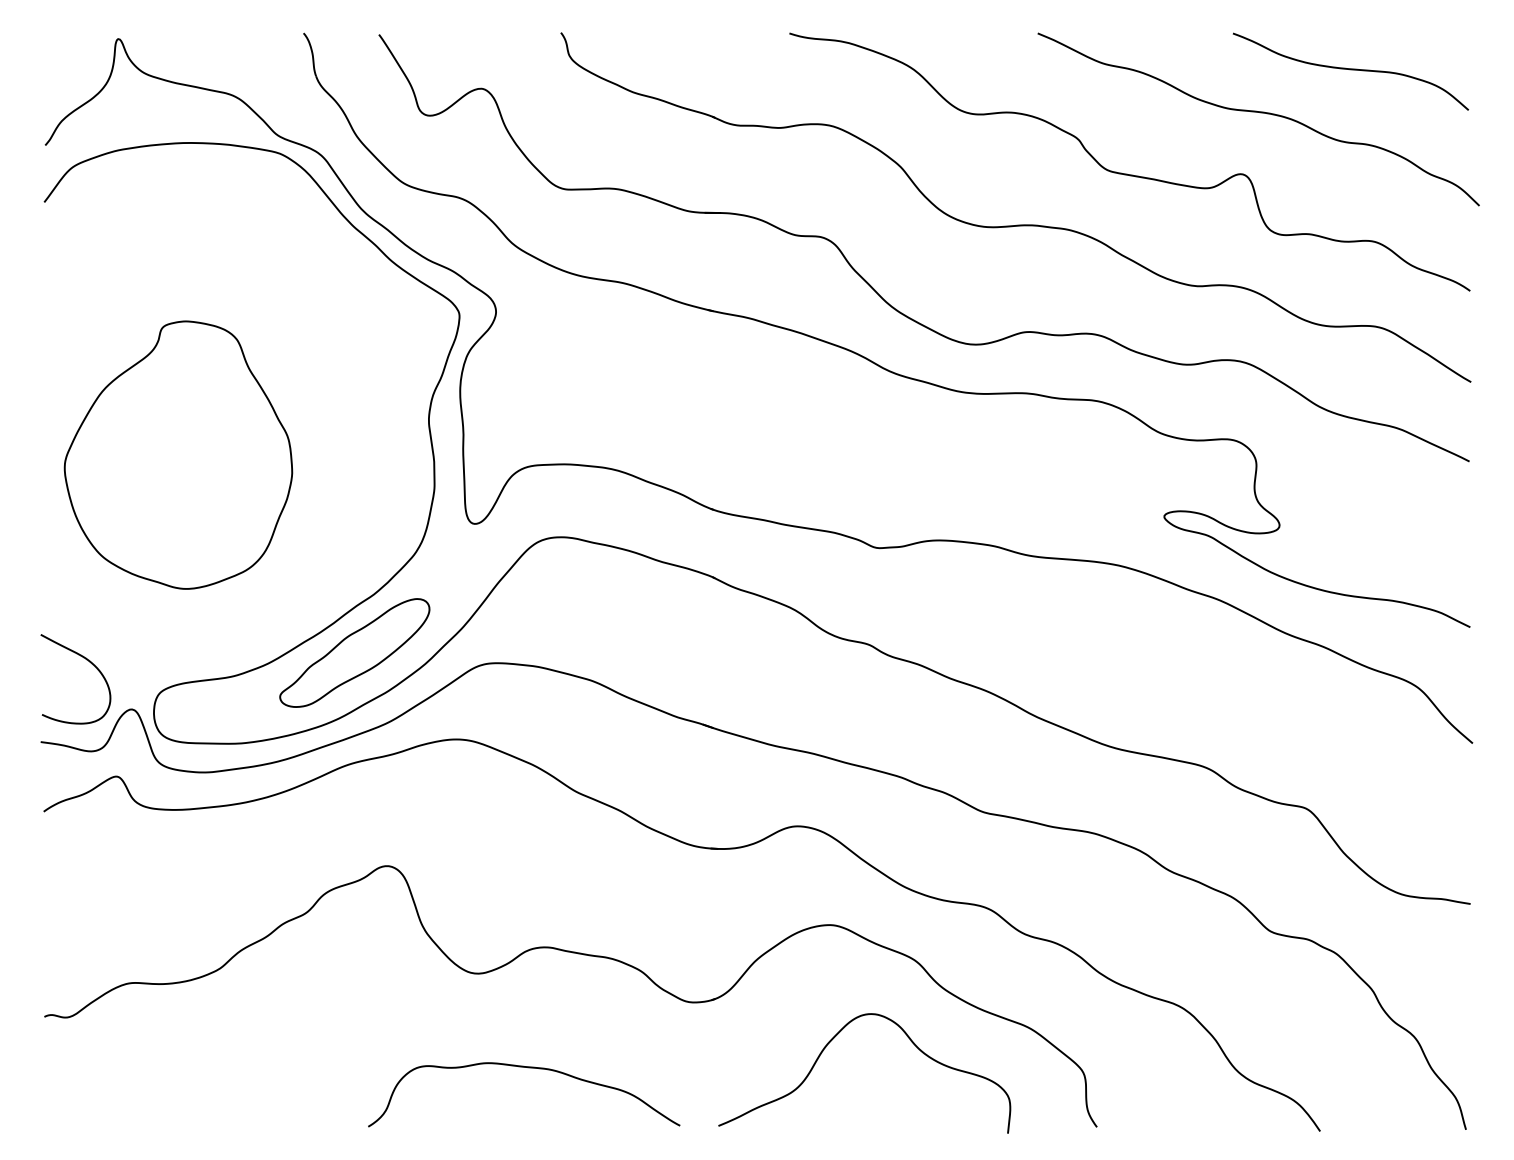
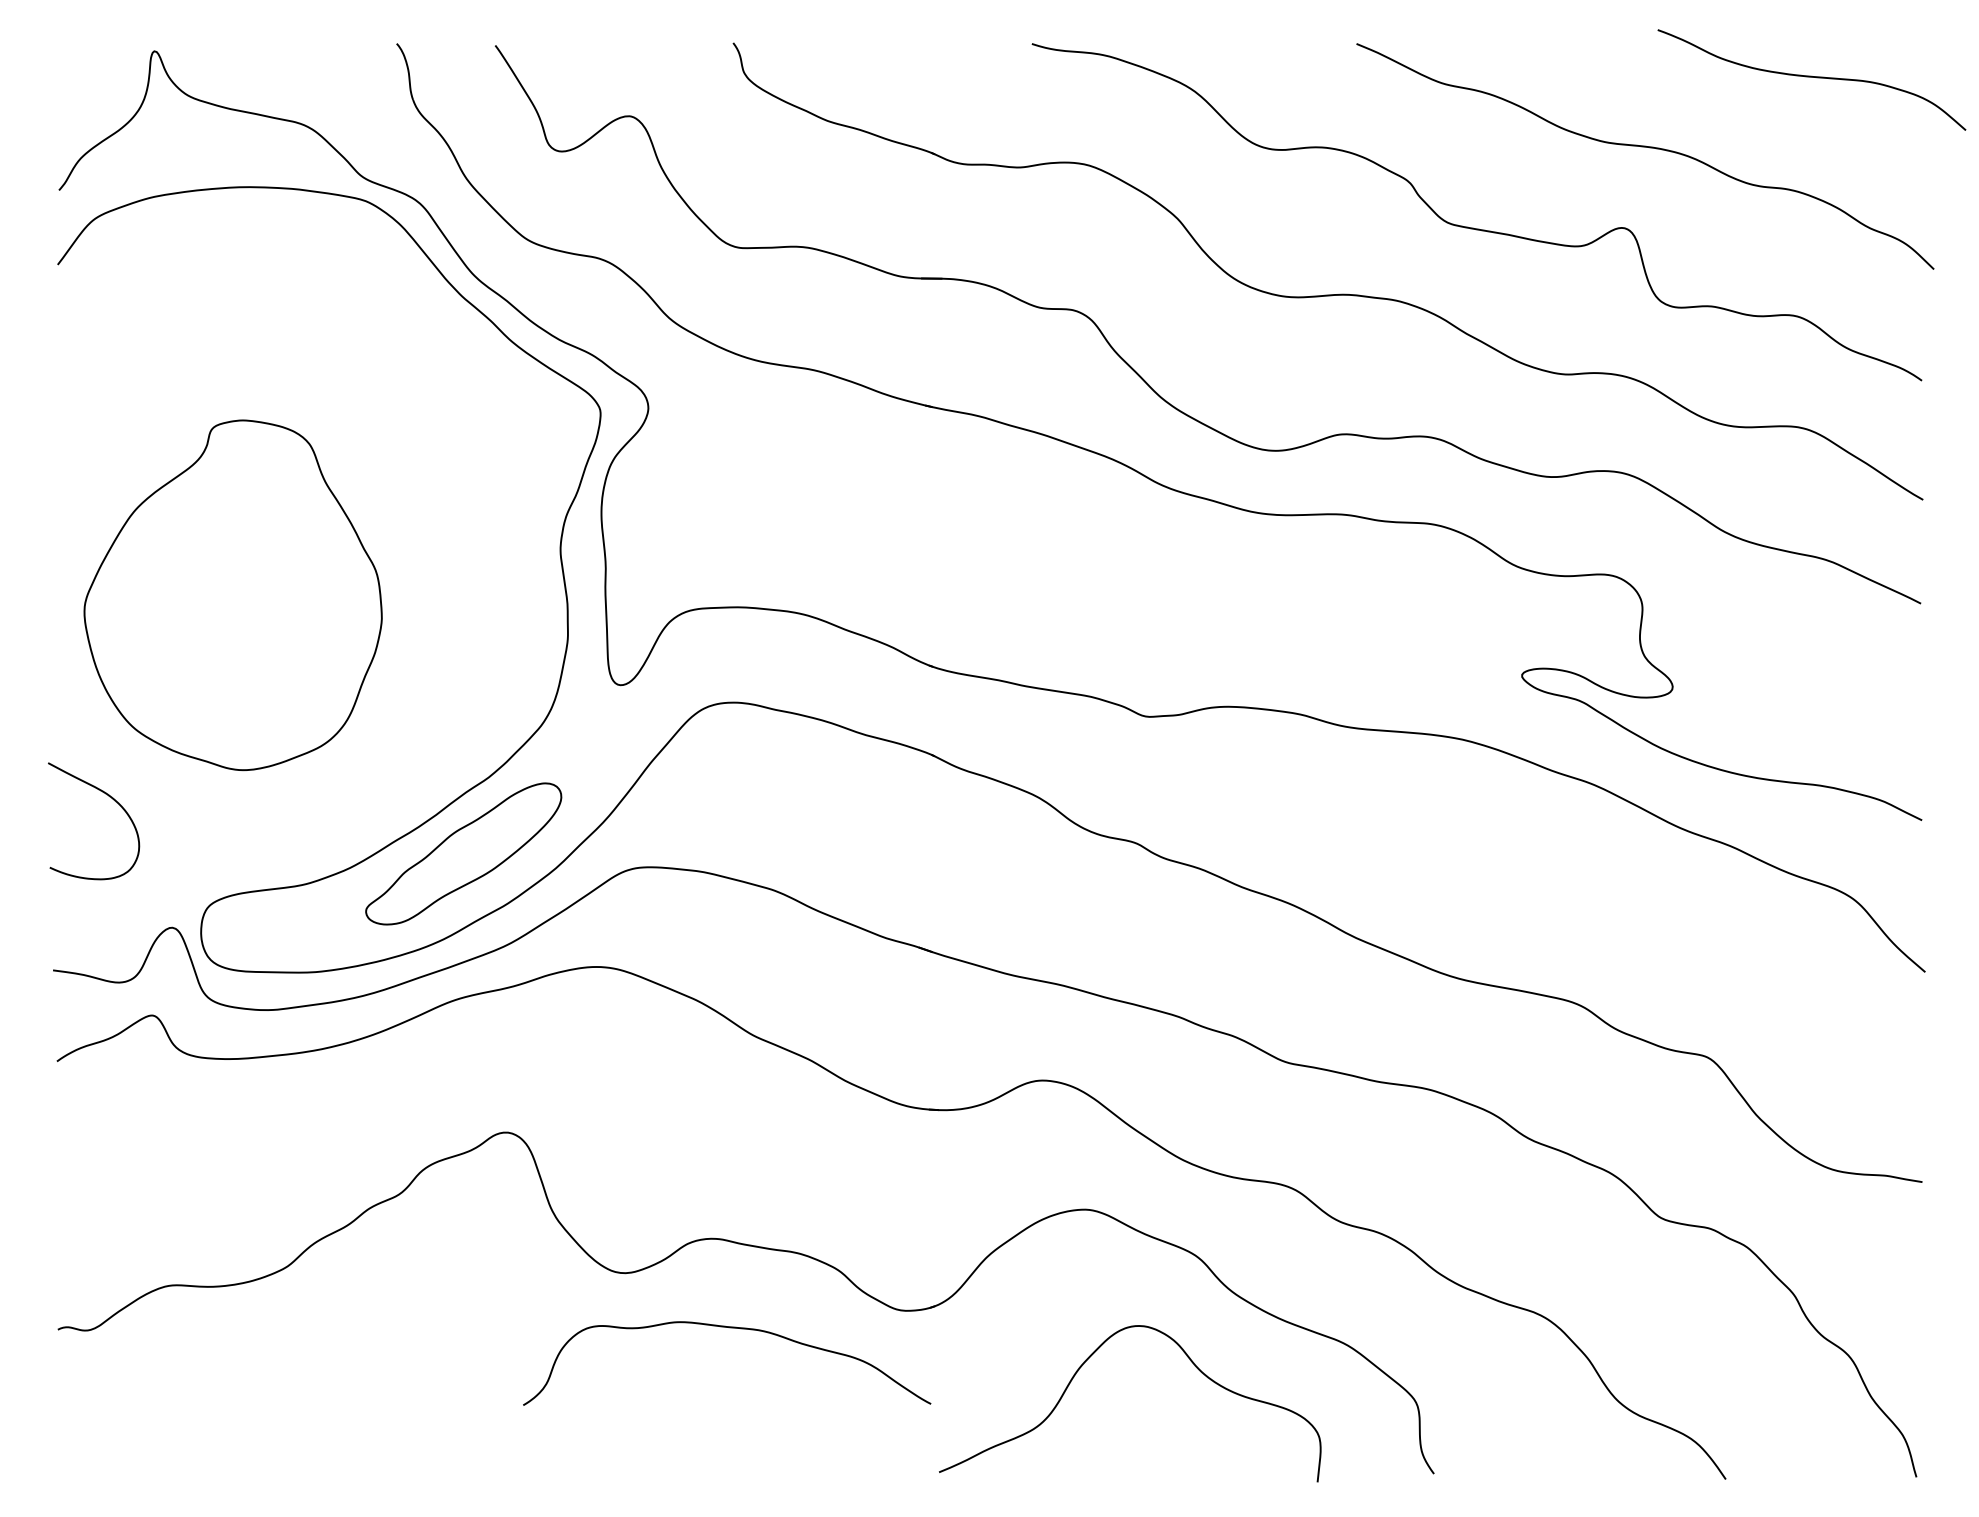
curve: (1350, 69) -> (1811, 77), moved
curve: (91, 664) -> (114, 801), moved
curve: (526, 1068) -> (729, 1328), moved

